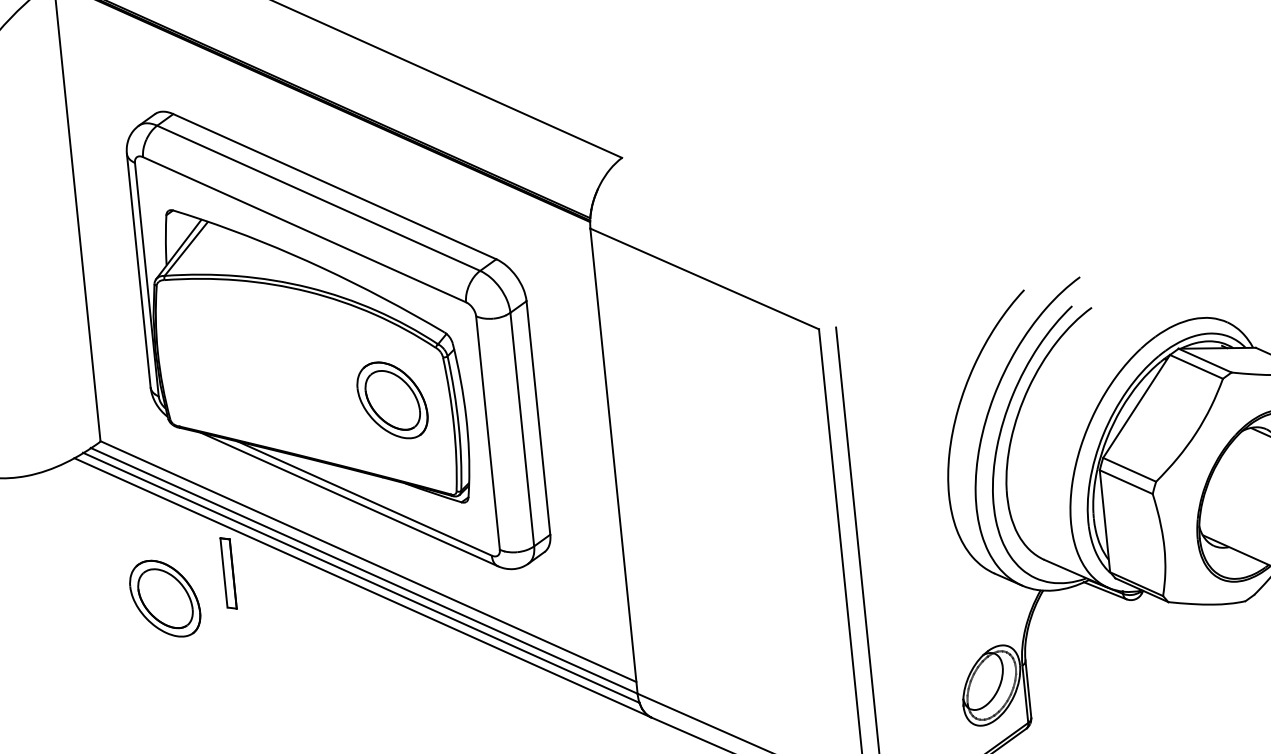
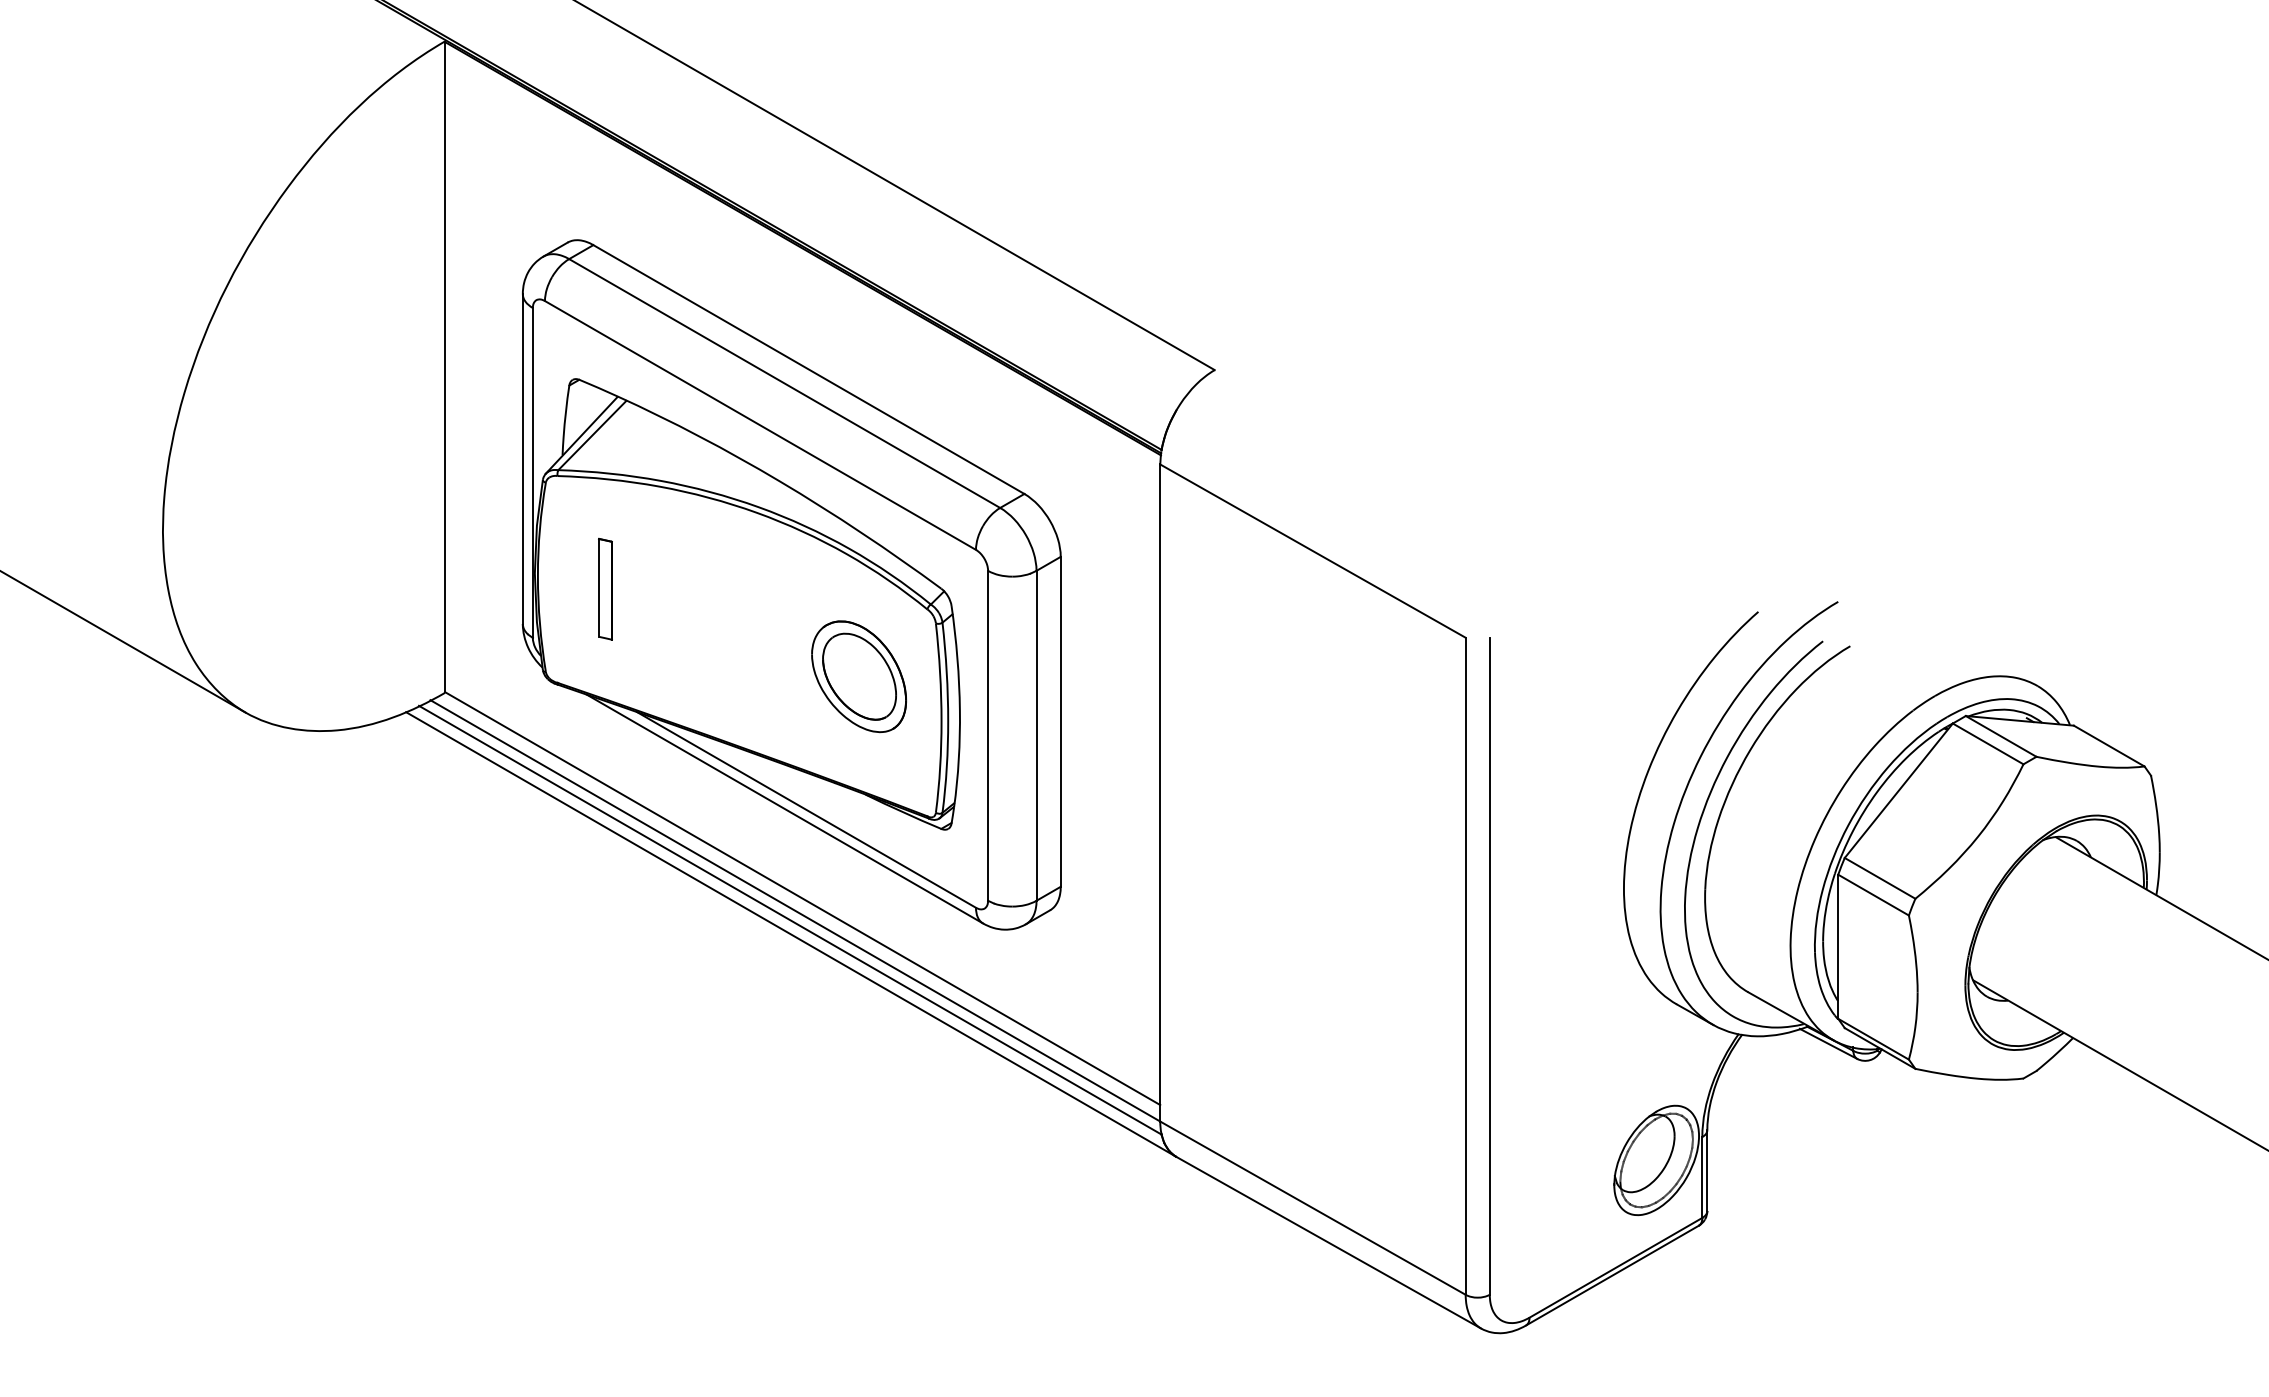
part: (228, 572) -> (605, 588), moved
part: (164, 598) -> (512, 921), removed

